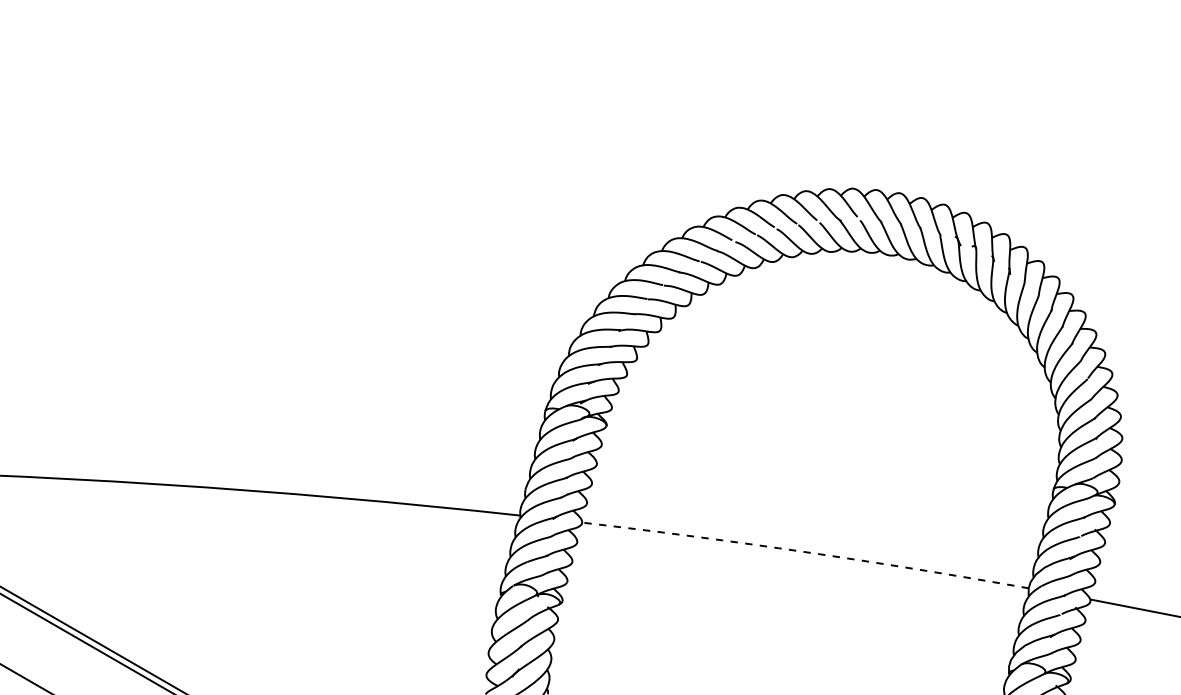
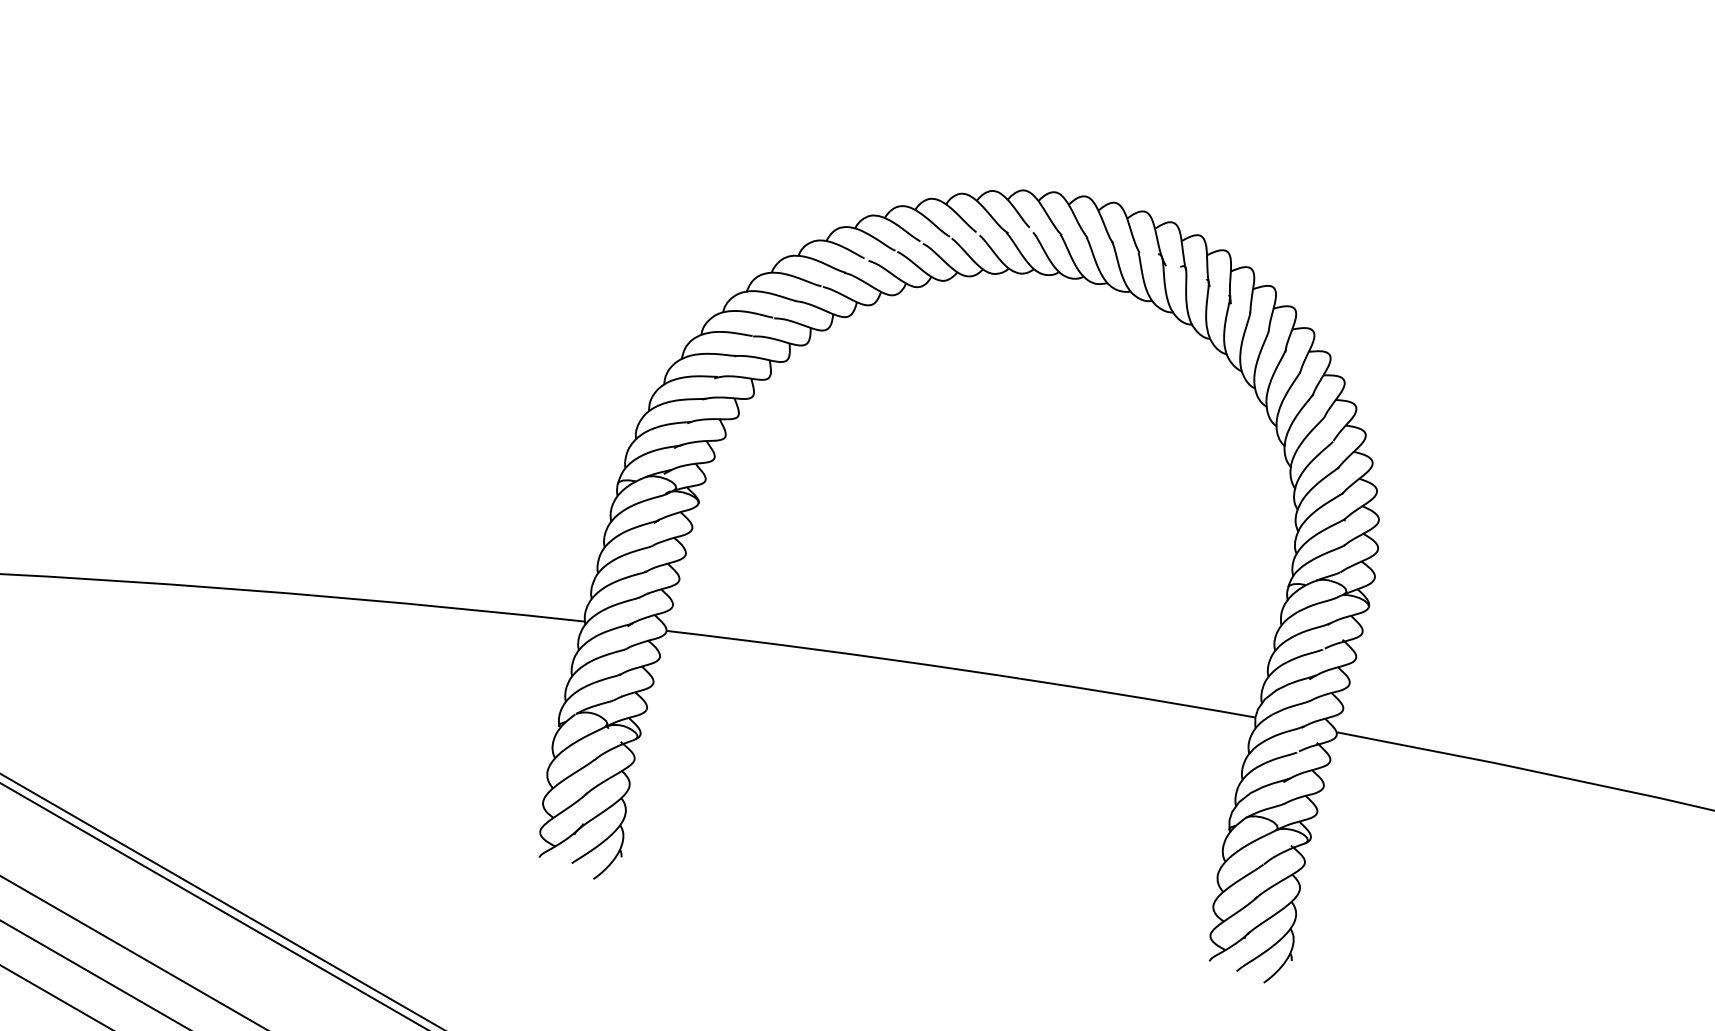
arc: (805, 551) -> (961, 669), dashed -> solid

